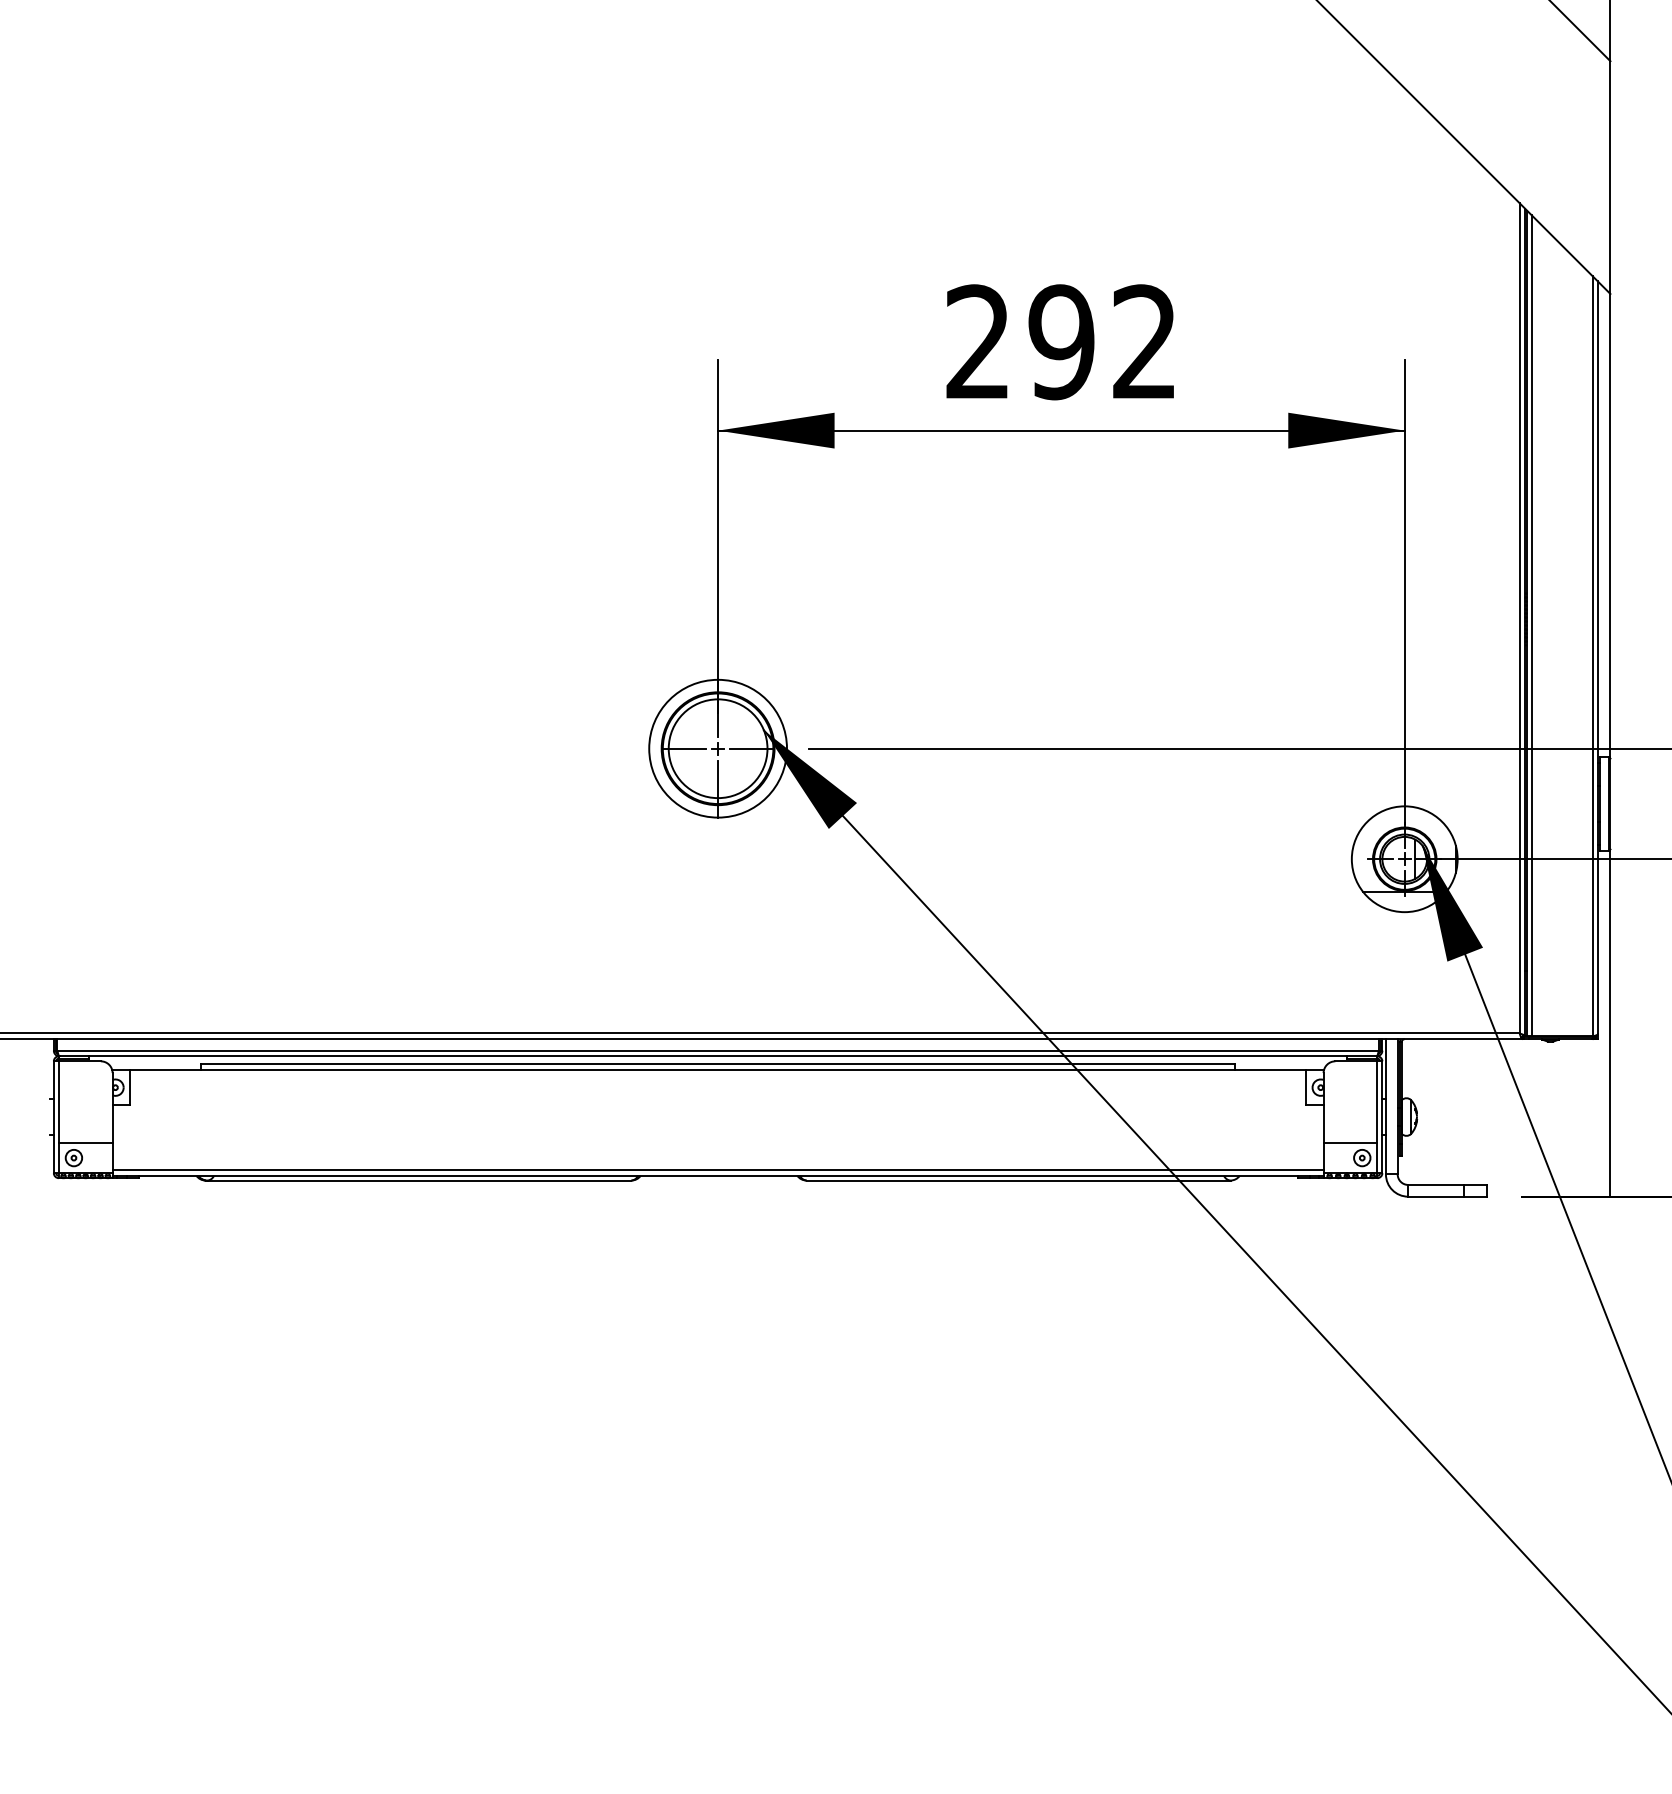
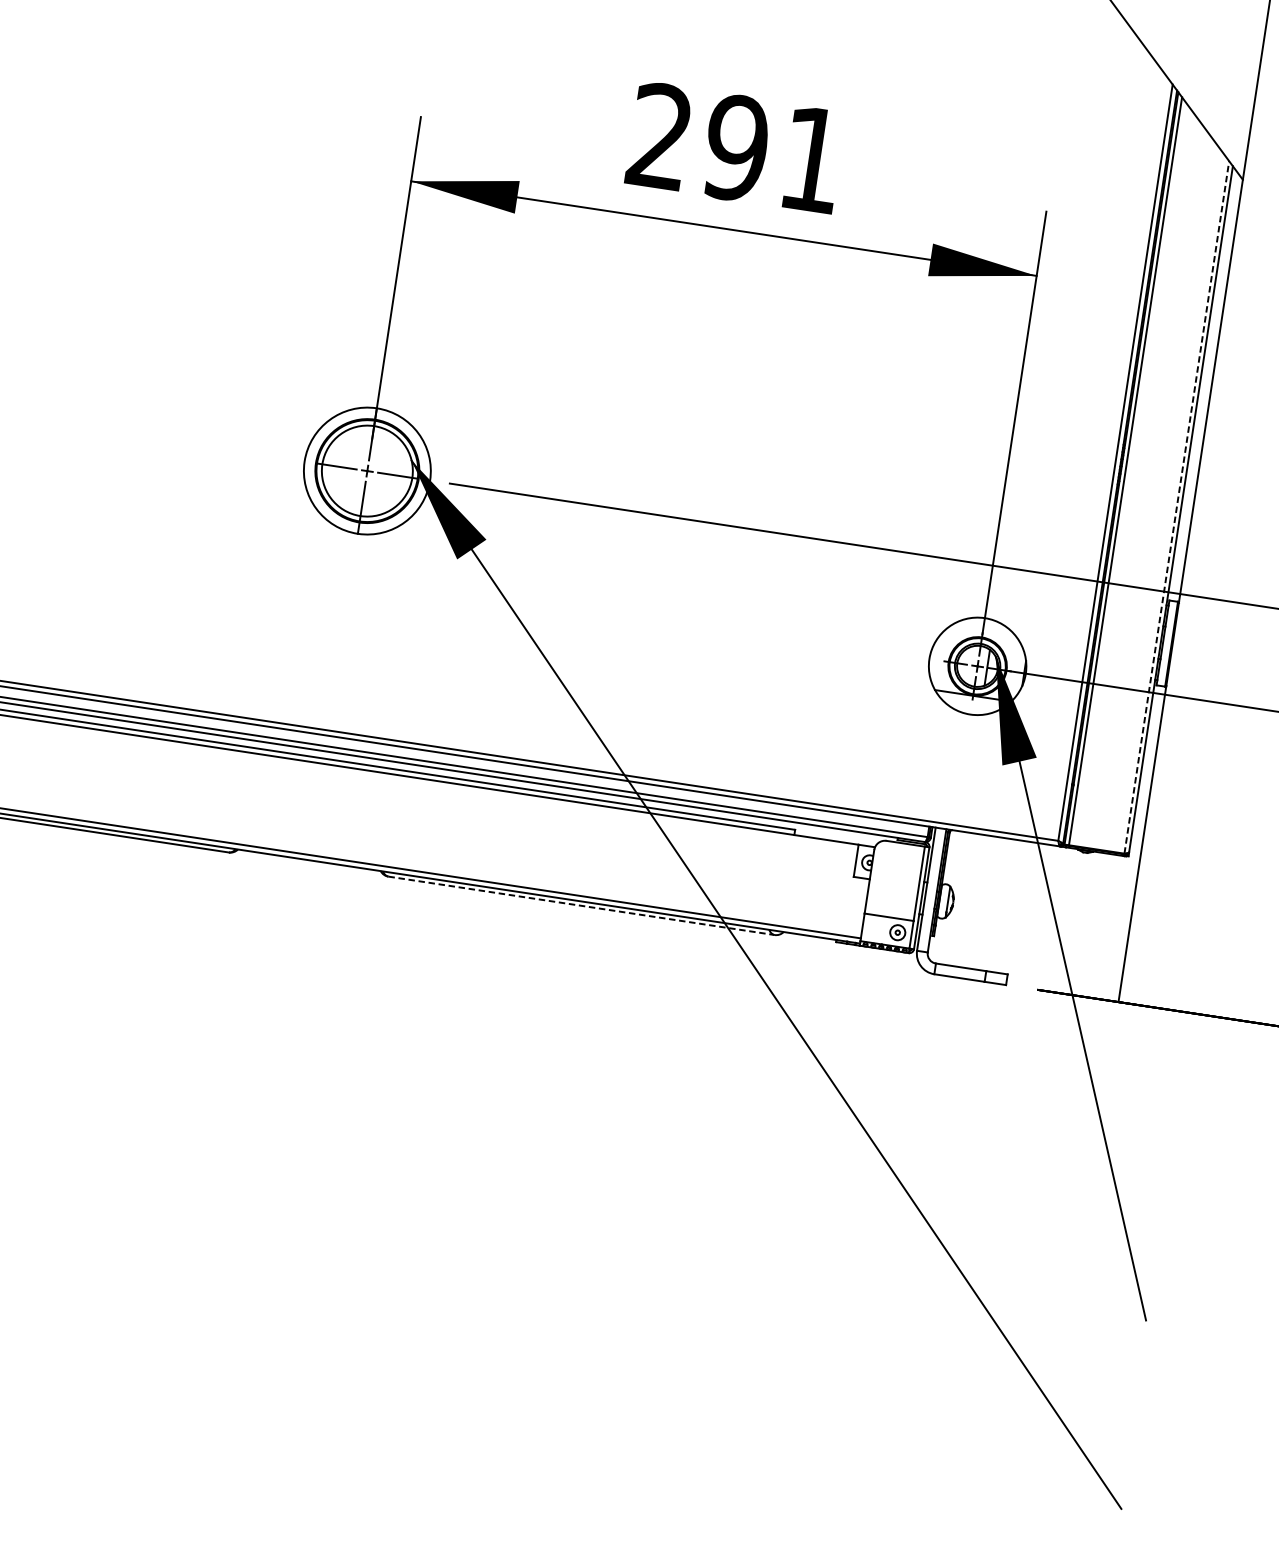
text: (1143, 341) -> (810, 158), 292 -> 291
line: (1592, 655) -> (1176, 506), solid -> dashed
line: (1018, 1180) -> (581, 905), solid -> dashed

